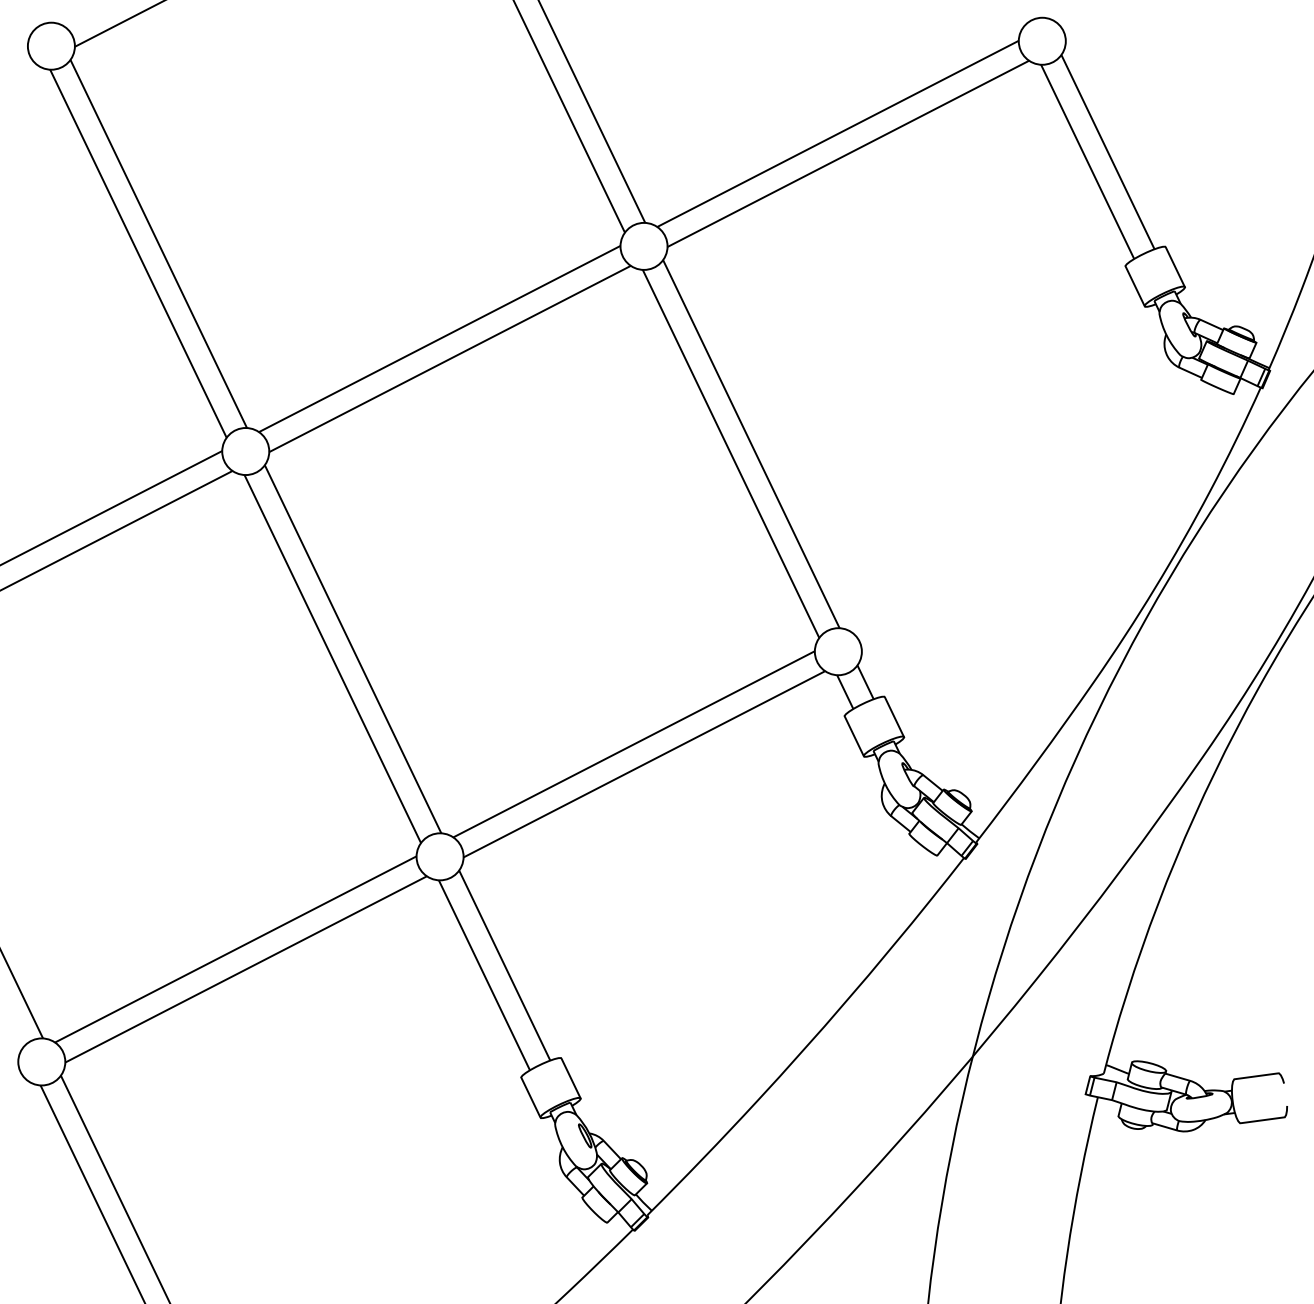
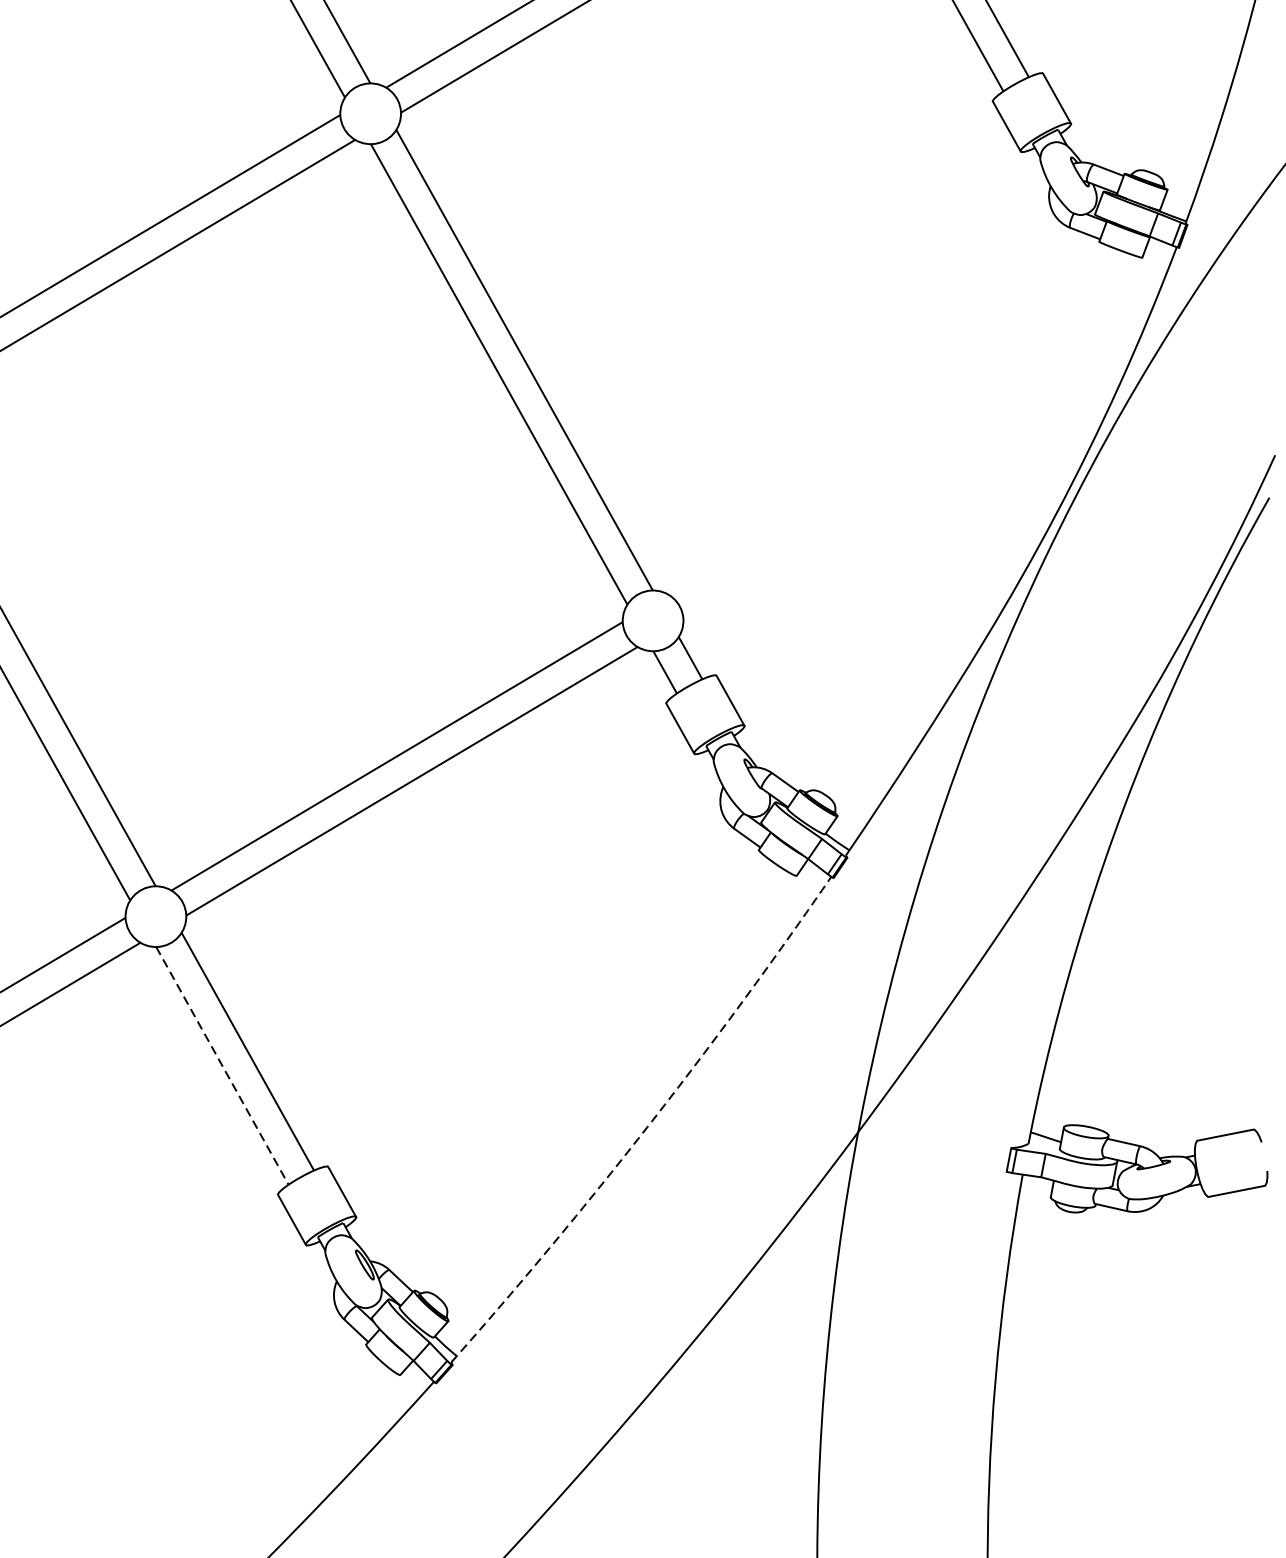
line: (484, 975) -> (222, 1066), solid -> dashed
line: (812, 1039) -> (650, 1122), solid -> dashed

